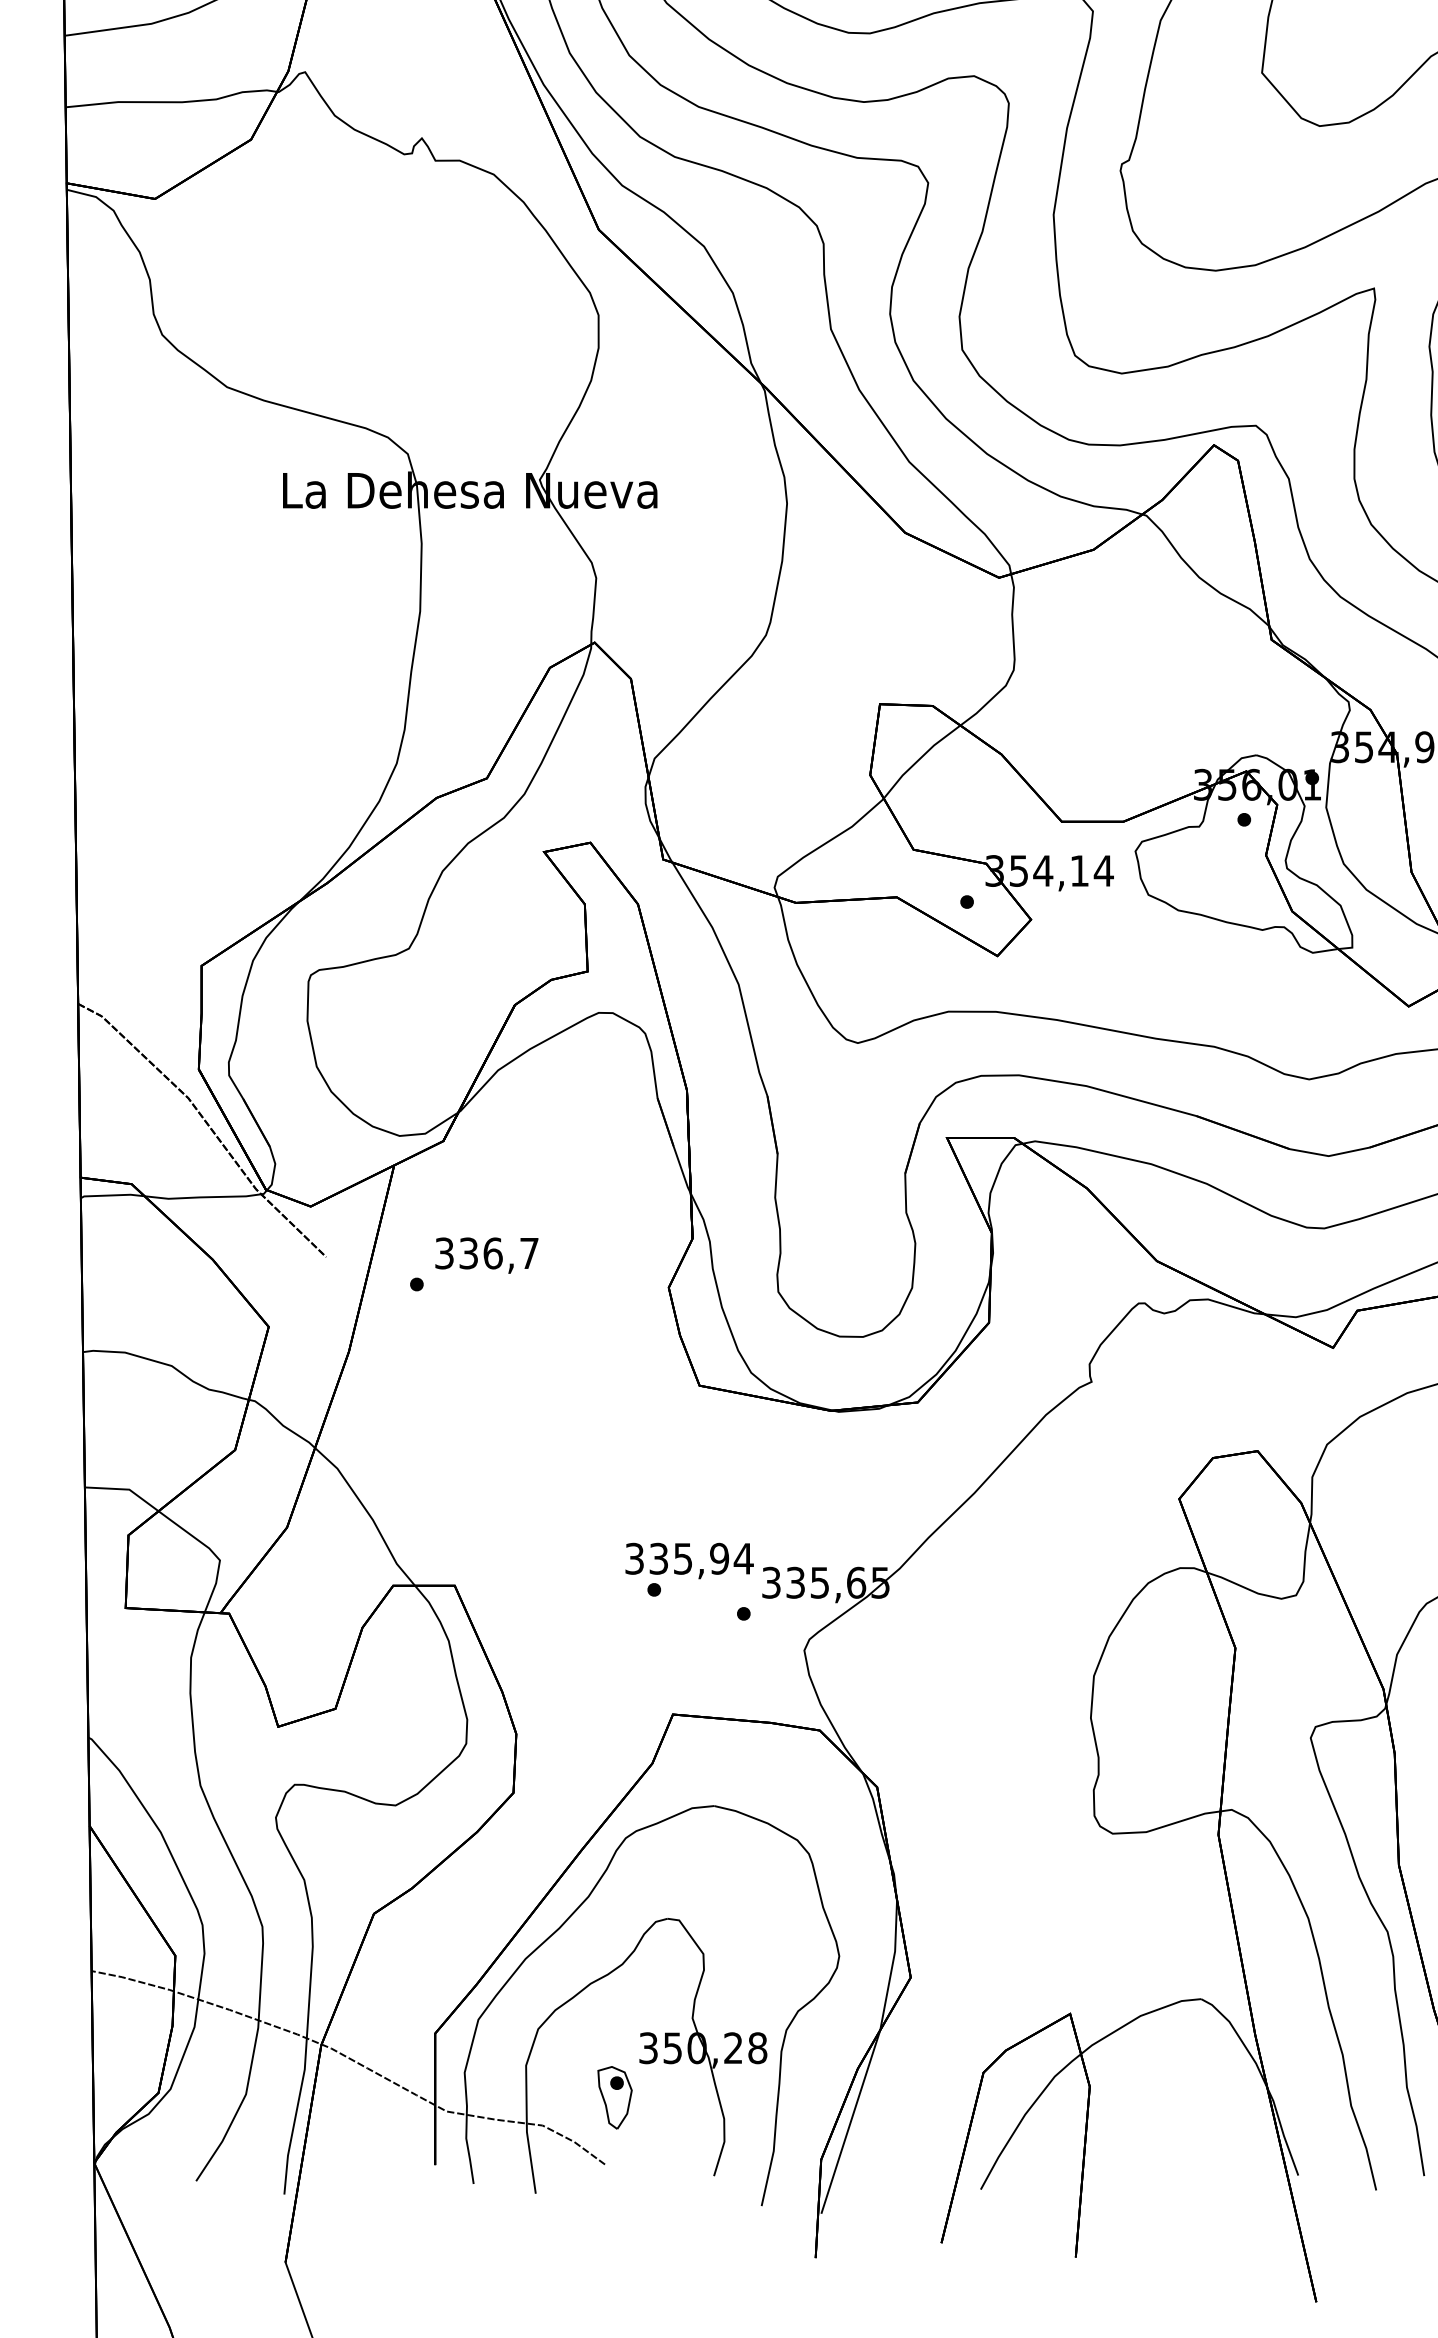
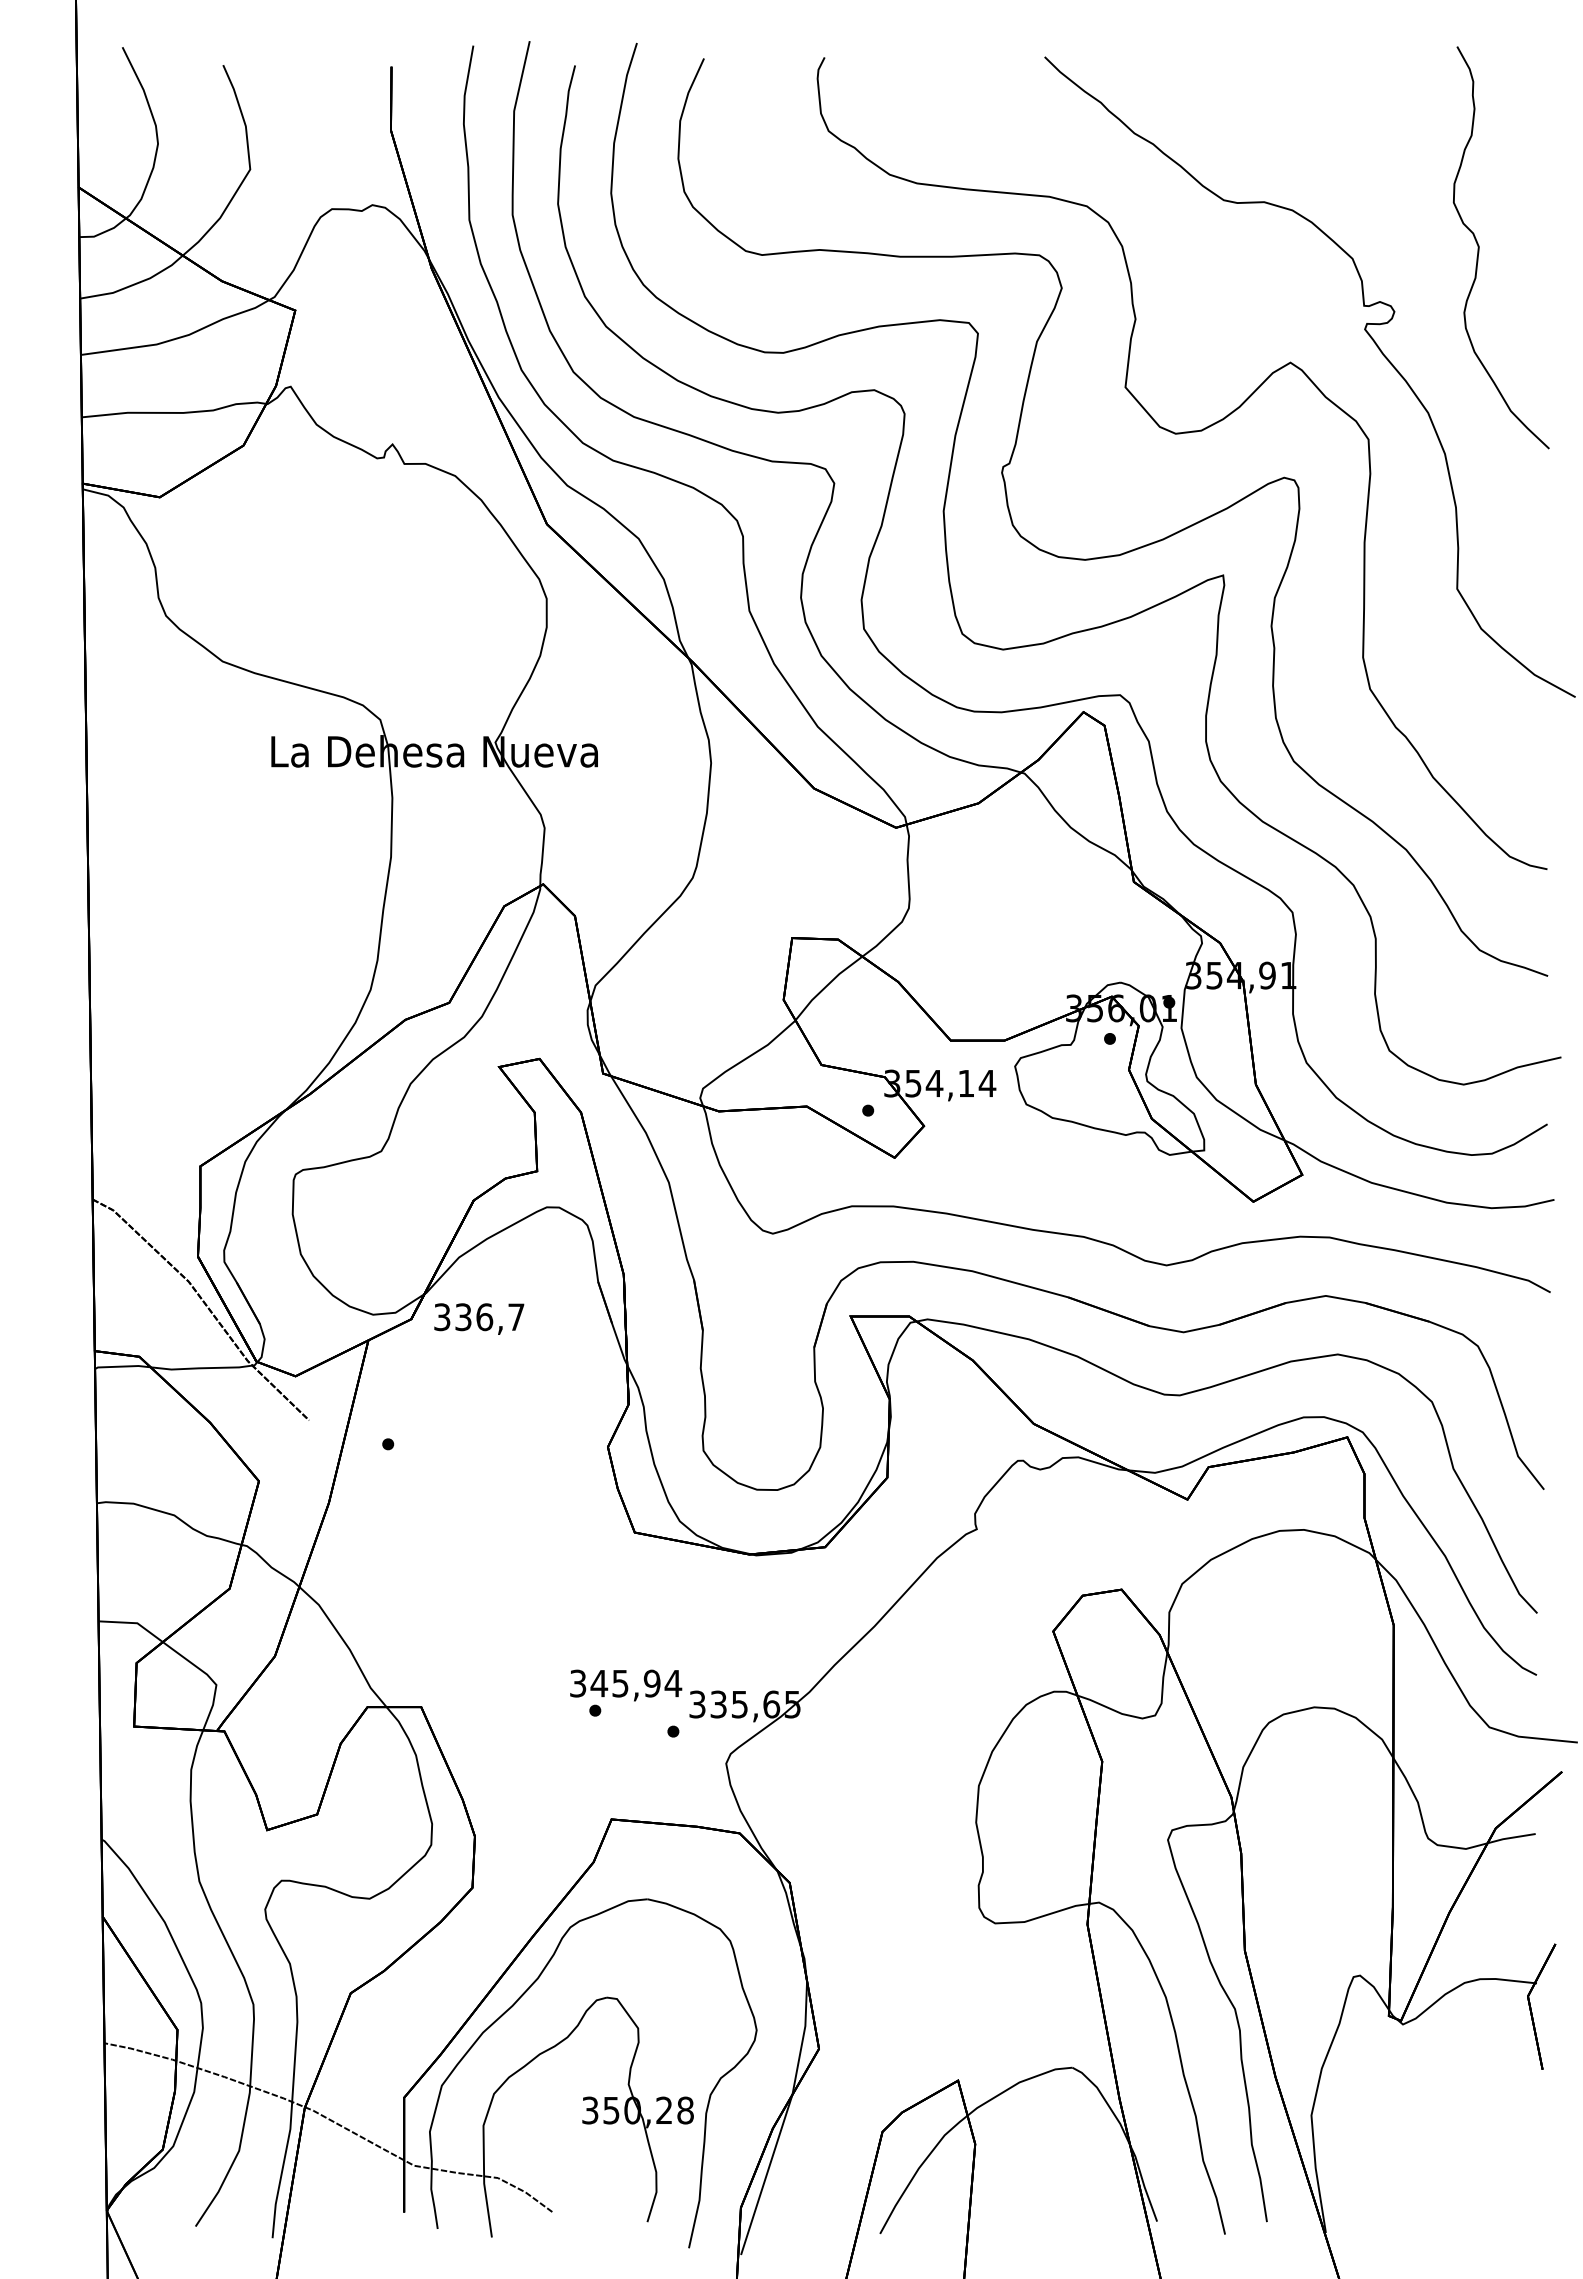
text: (487, 1254) -> (479, 1318), moved
text: (659, 1558) -> (599, 1683), 335,94 -> 345,94
part: (614, 2097) -> (560, 2153), removed

